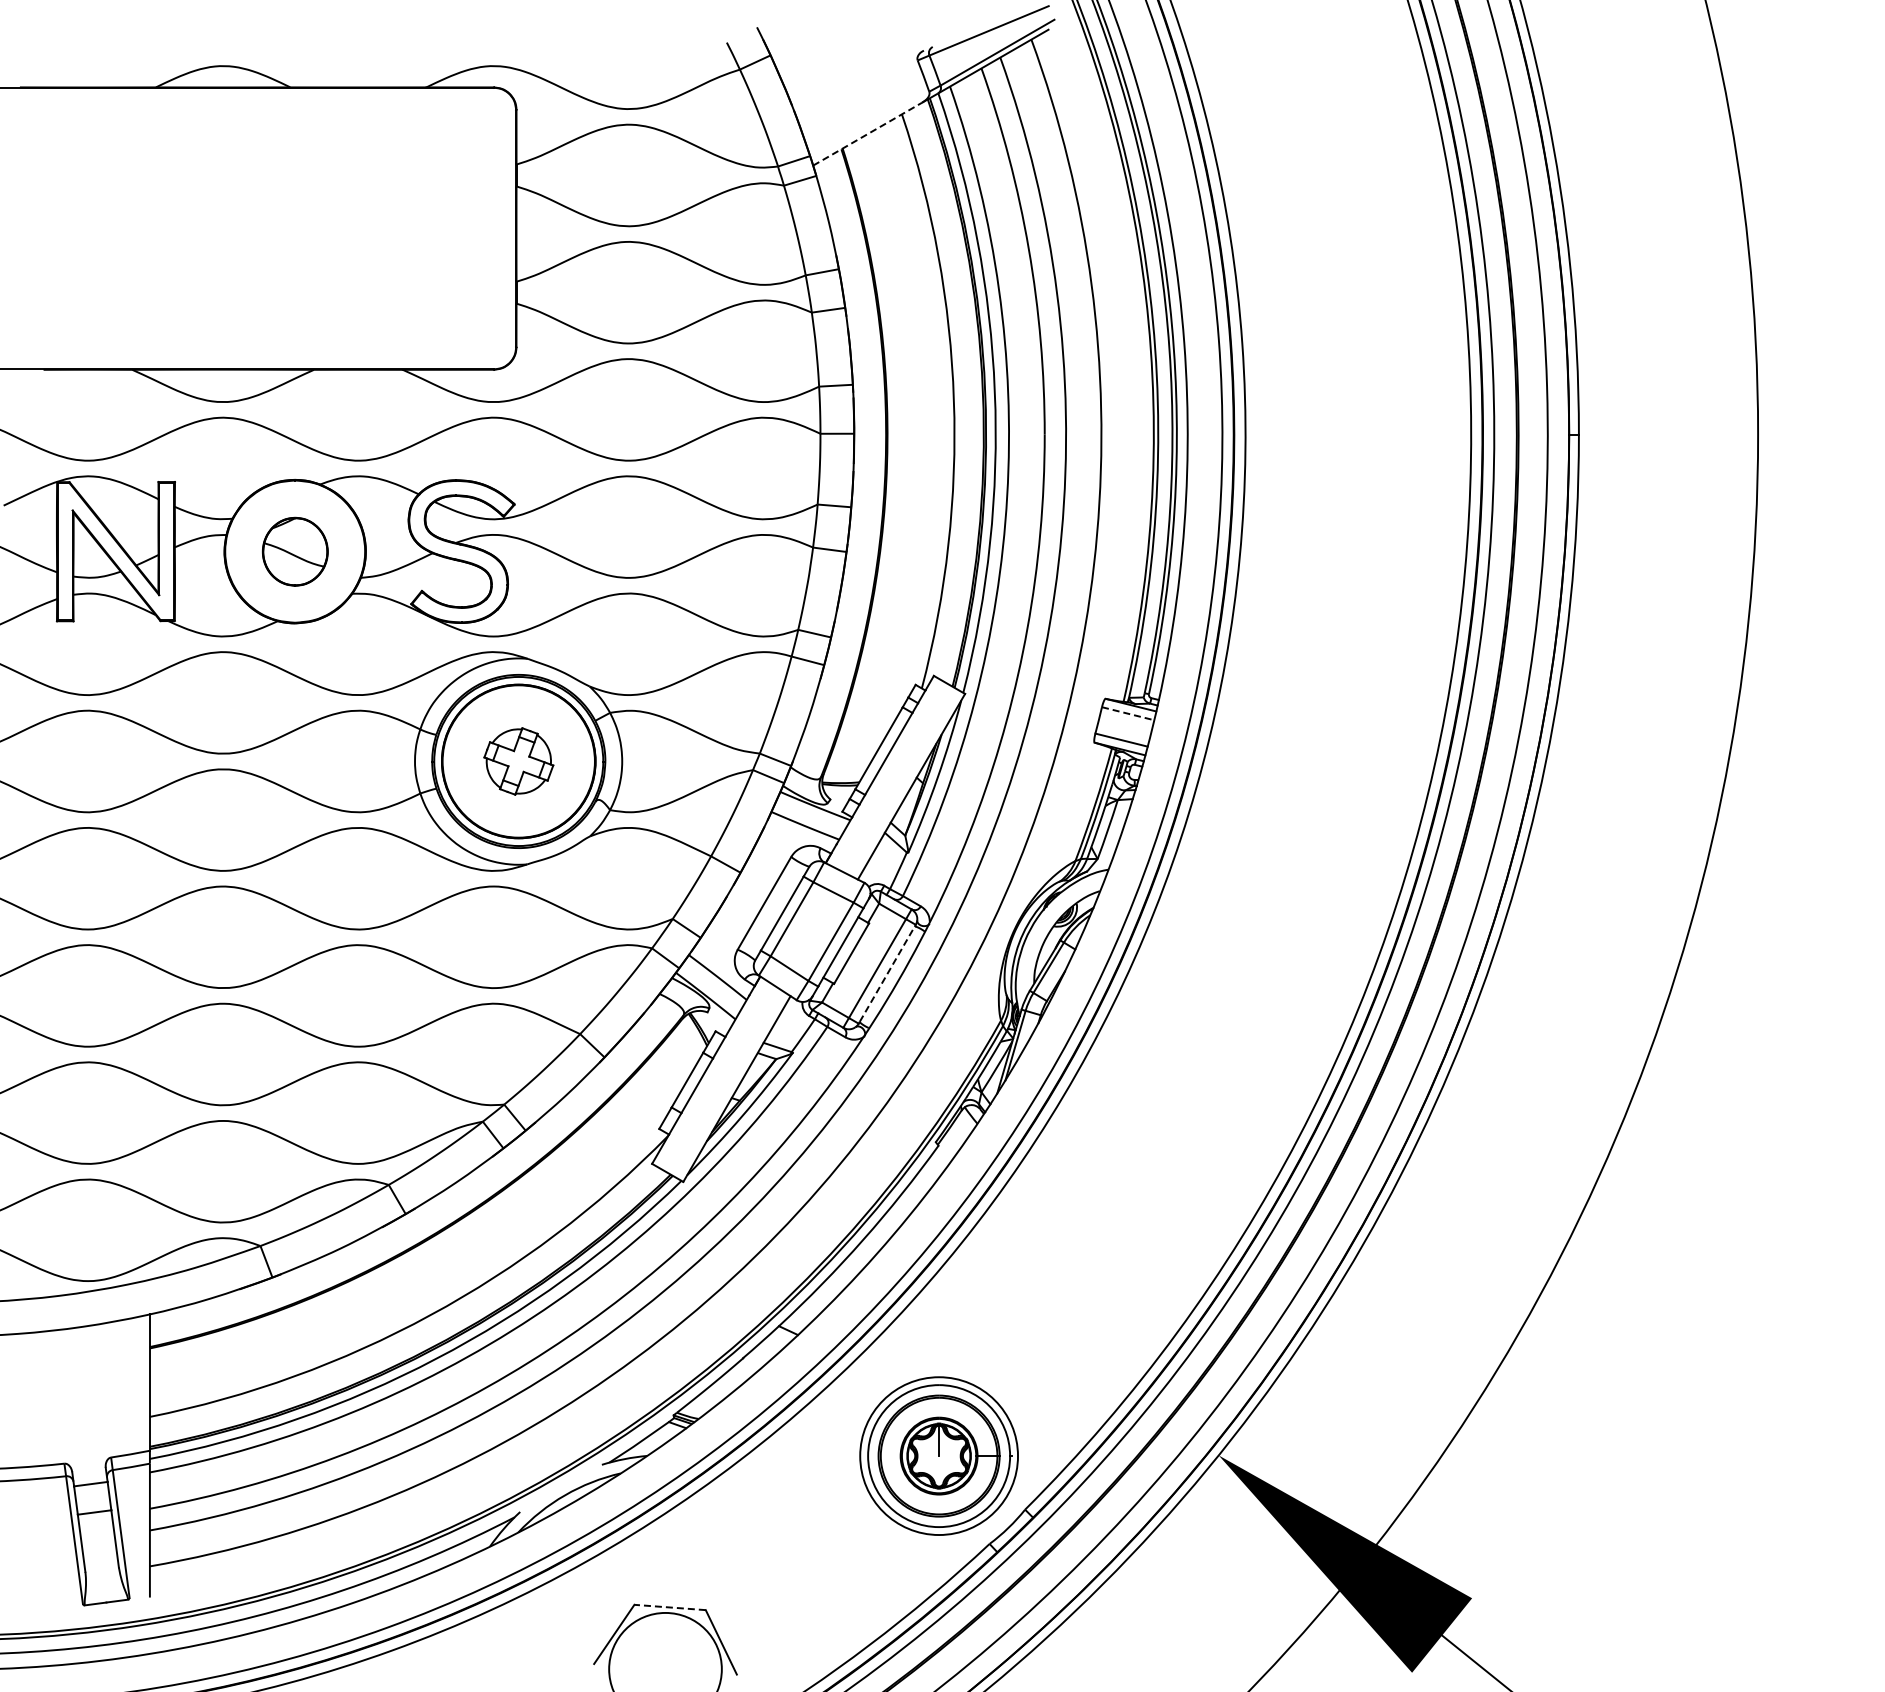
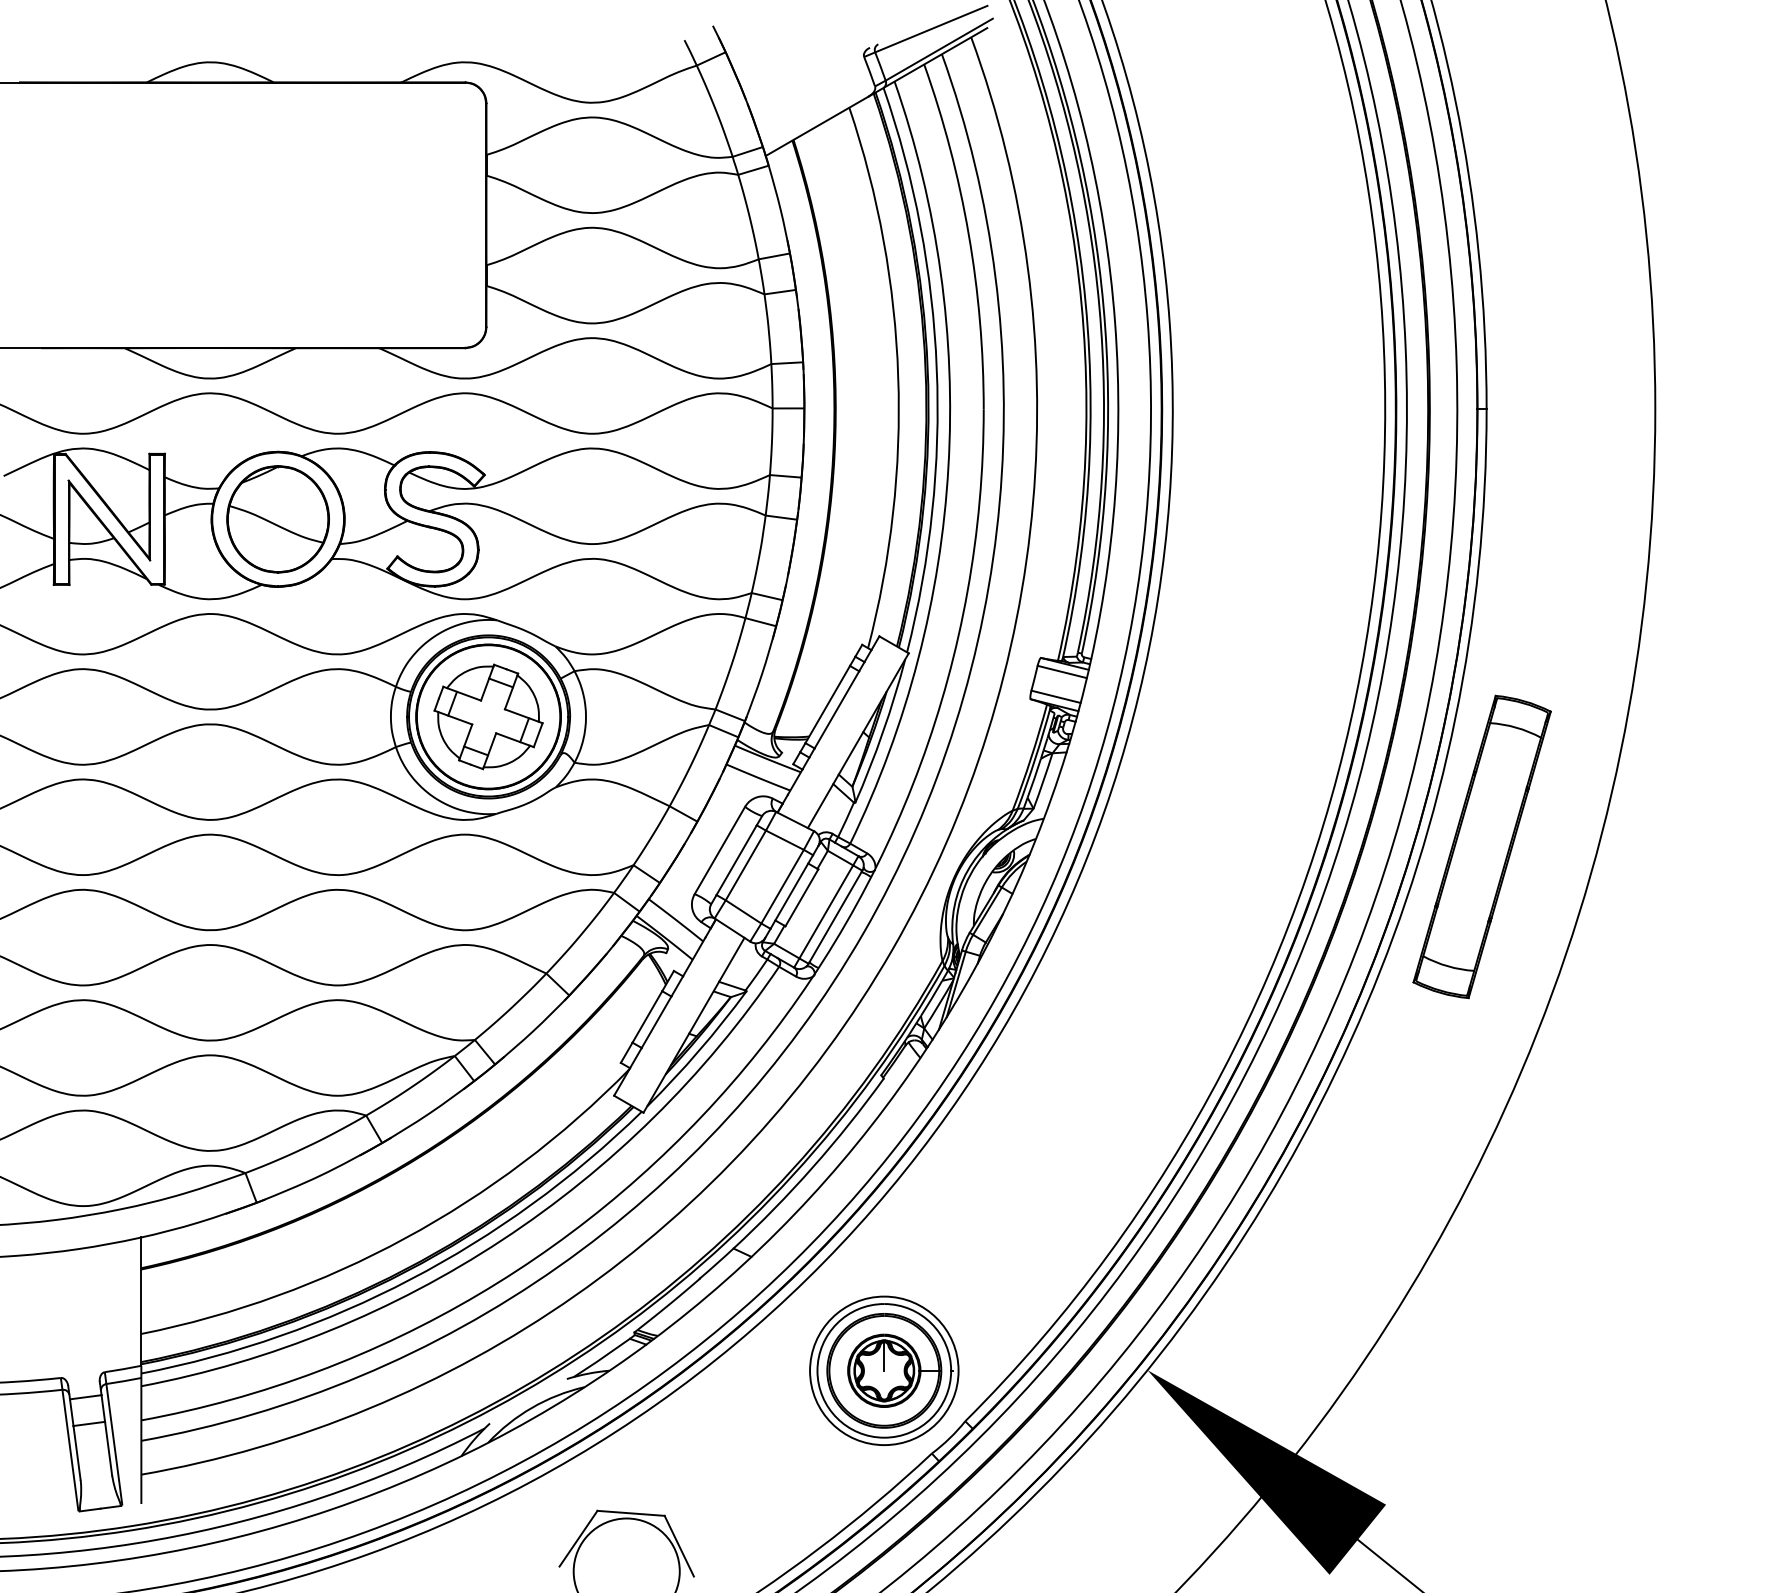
line: (867, 134) -> (816, 126), dashed -> solid
part: (295, 551) -> (278, 519), size x1.67
line: (1128, 713) -> (1062, 671), dashed -> solid
part: (518, 761) -> (488, 716), size x1.67
part: (1574, 899) -> (1482, 846), added
line: (887, 974) -> (835, 917), dashed -> solid
line: (670, 1607) -> (631, 1513), dashed -> solid

